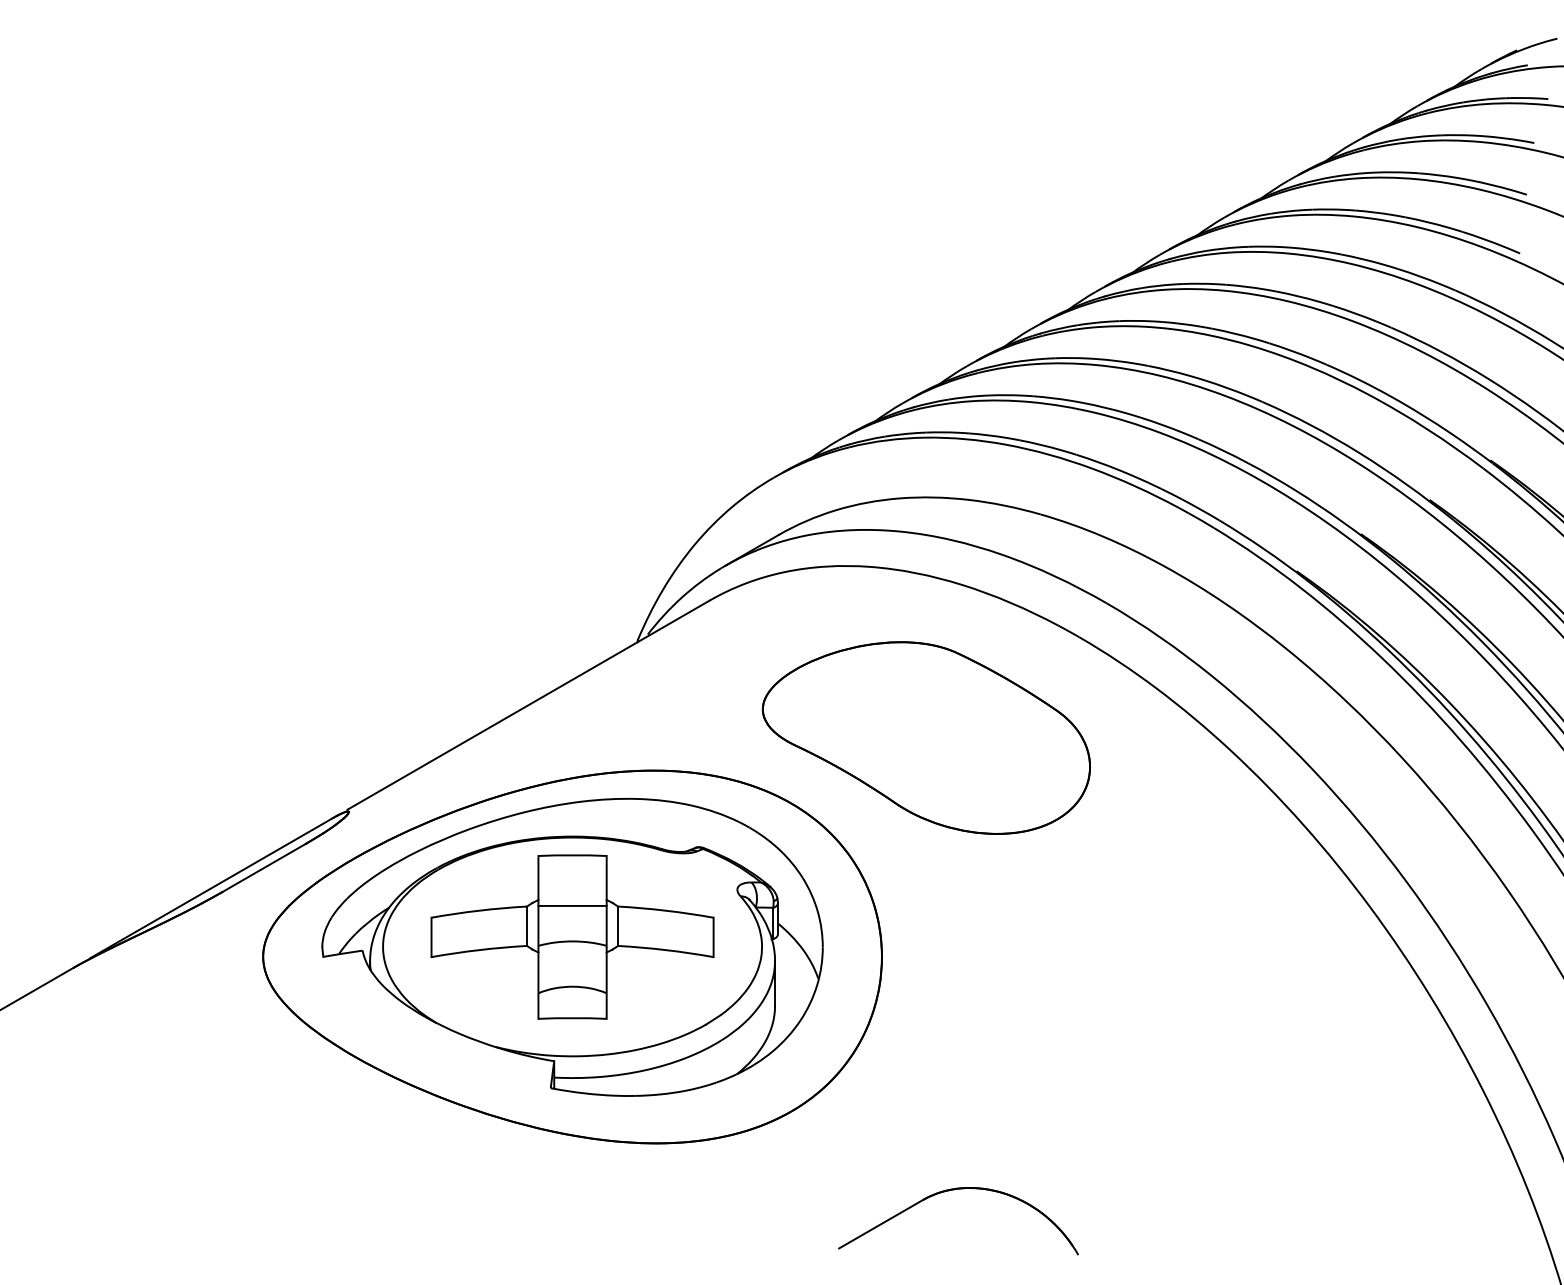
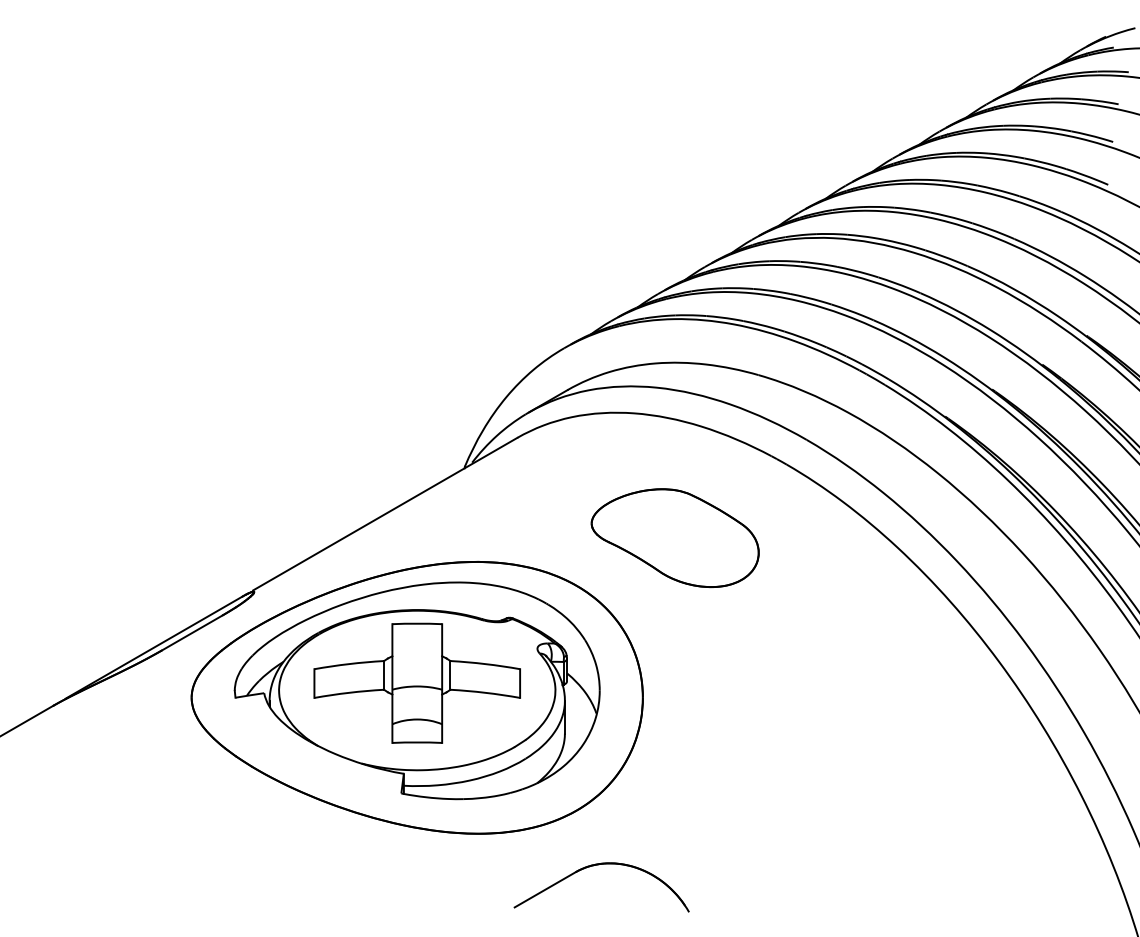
part: (925, 737) -> (674, 537), size x0.7
line: (572, 905) -> (417, 660), removed
part: (954, 1190) -> (598, 865), moved

